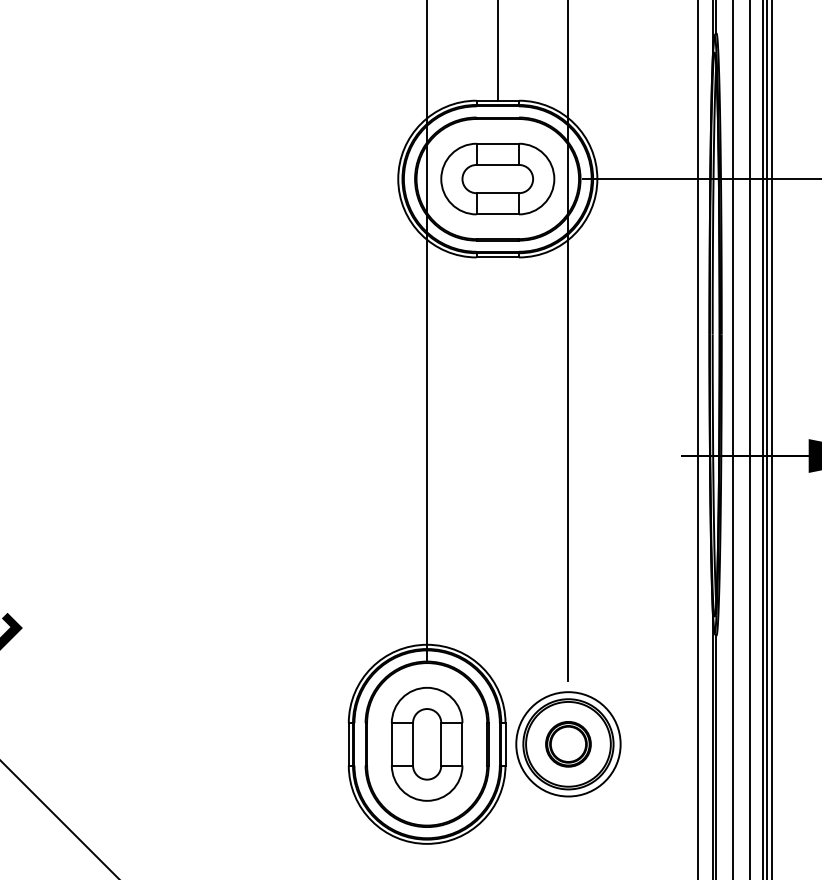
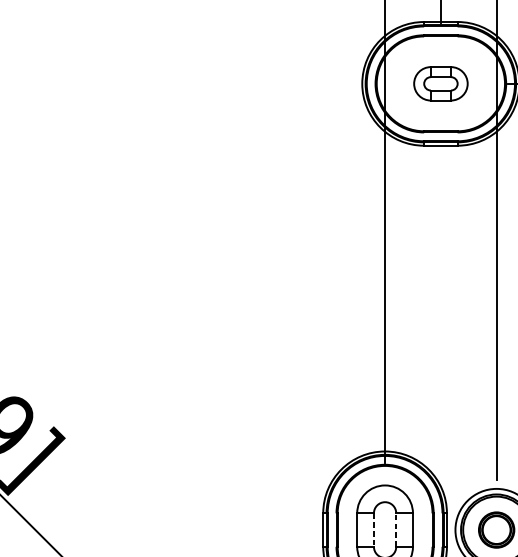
part: (497, 178) -> (440, 83), size x0.6
line: (441, 743) -> (396, 529), solid -> dashed
line: (413, 744) -> (374, 530), solid -> dashed

